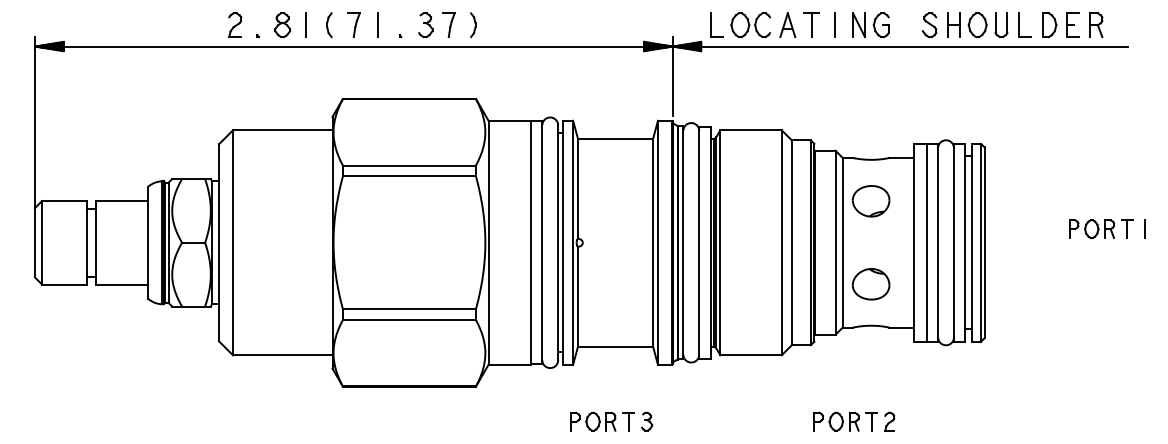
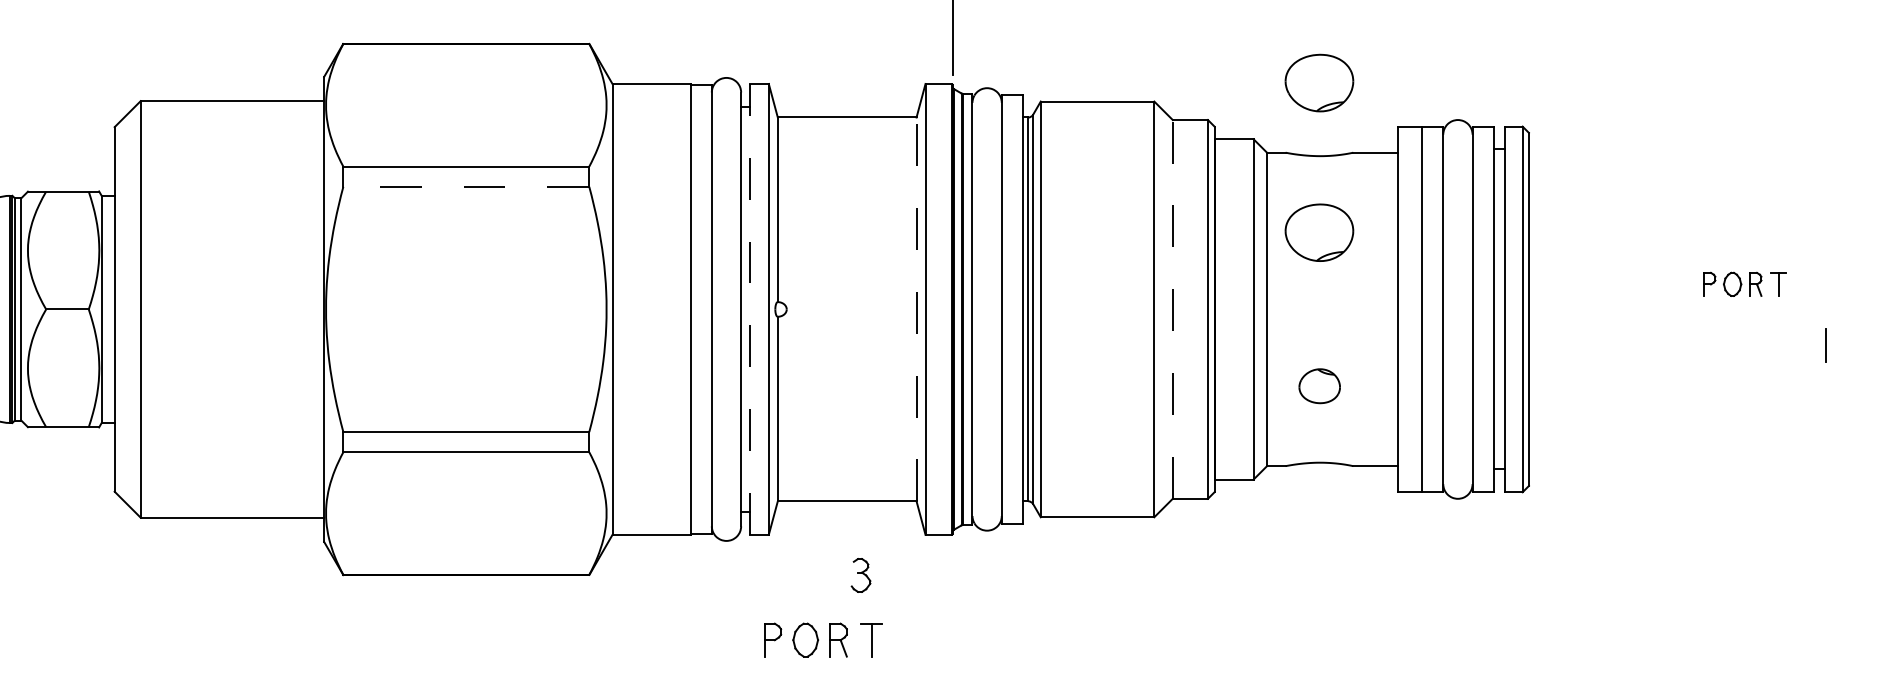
part: (870, 120) -> (1318, 83), added
line: (409, 176) -> (466, 186), solid -> dashed
line: (1144, 228) -> (1824, 343), moved
part: (1101, 229) -> (1745, 284), size x0.7
line: (562, 242) -> (749, 308), solid -> dashed
line: (653, 242) -> (917, 308), solid -> dashed
line: (791, 242) -> (1172, 308), solid -> dashed
part: (871, 284) -> (1320, 386), size x0.6
part: (647, 421) -> (861, 574), moved
part: (854, 421) -> (1288, 639), removed

